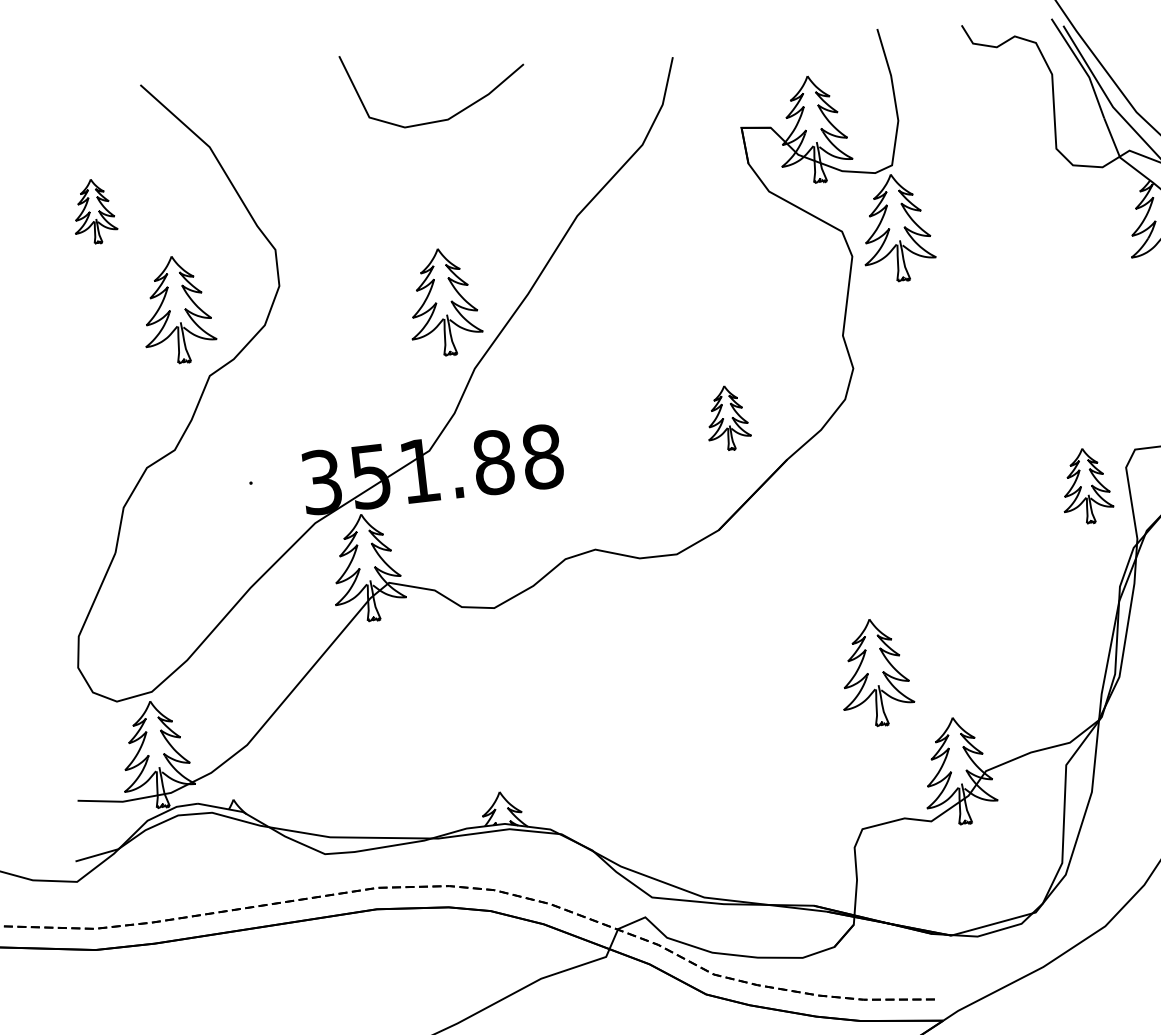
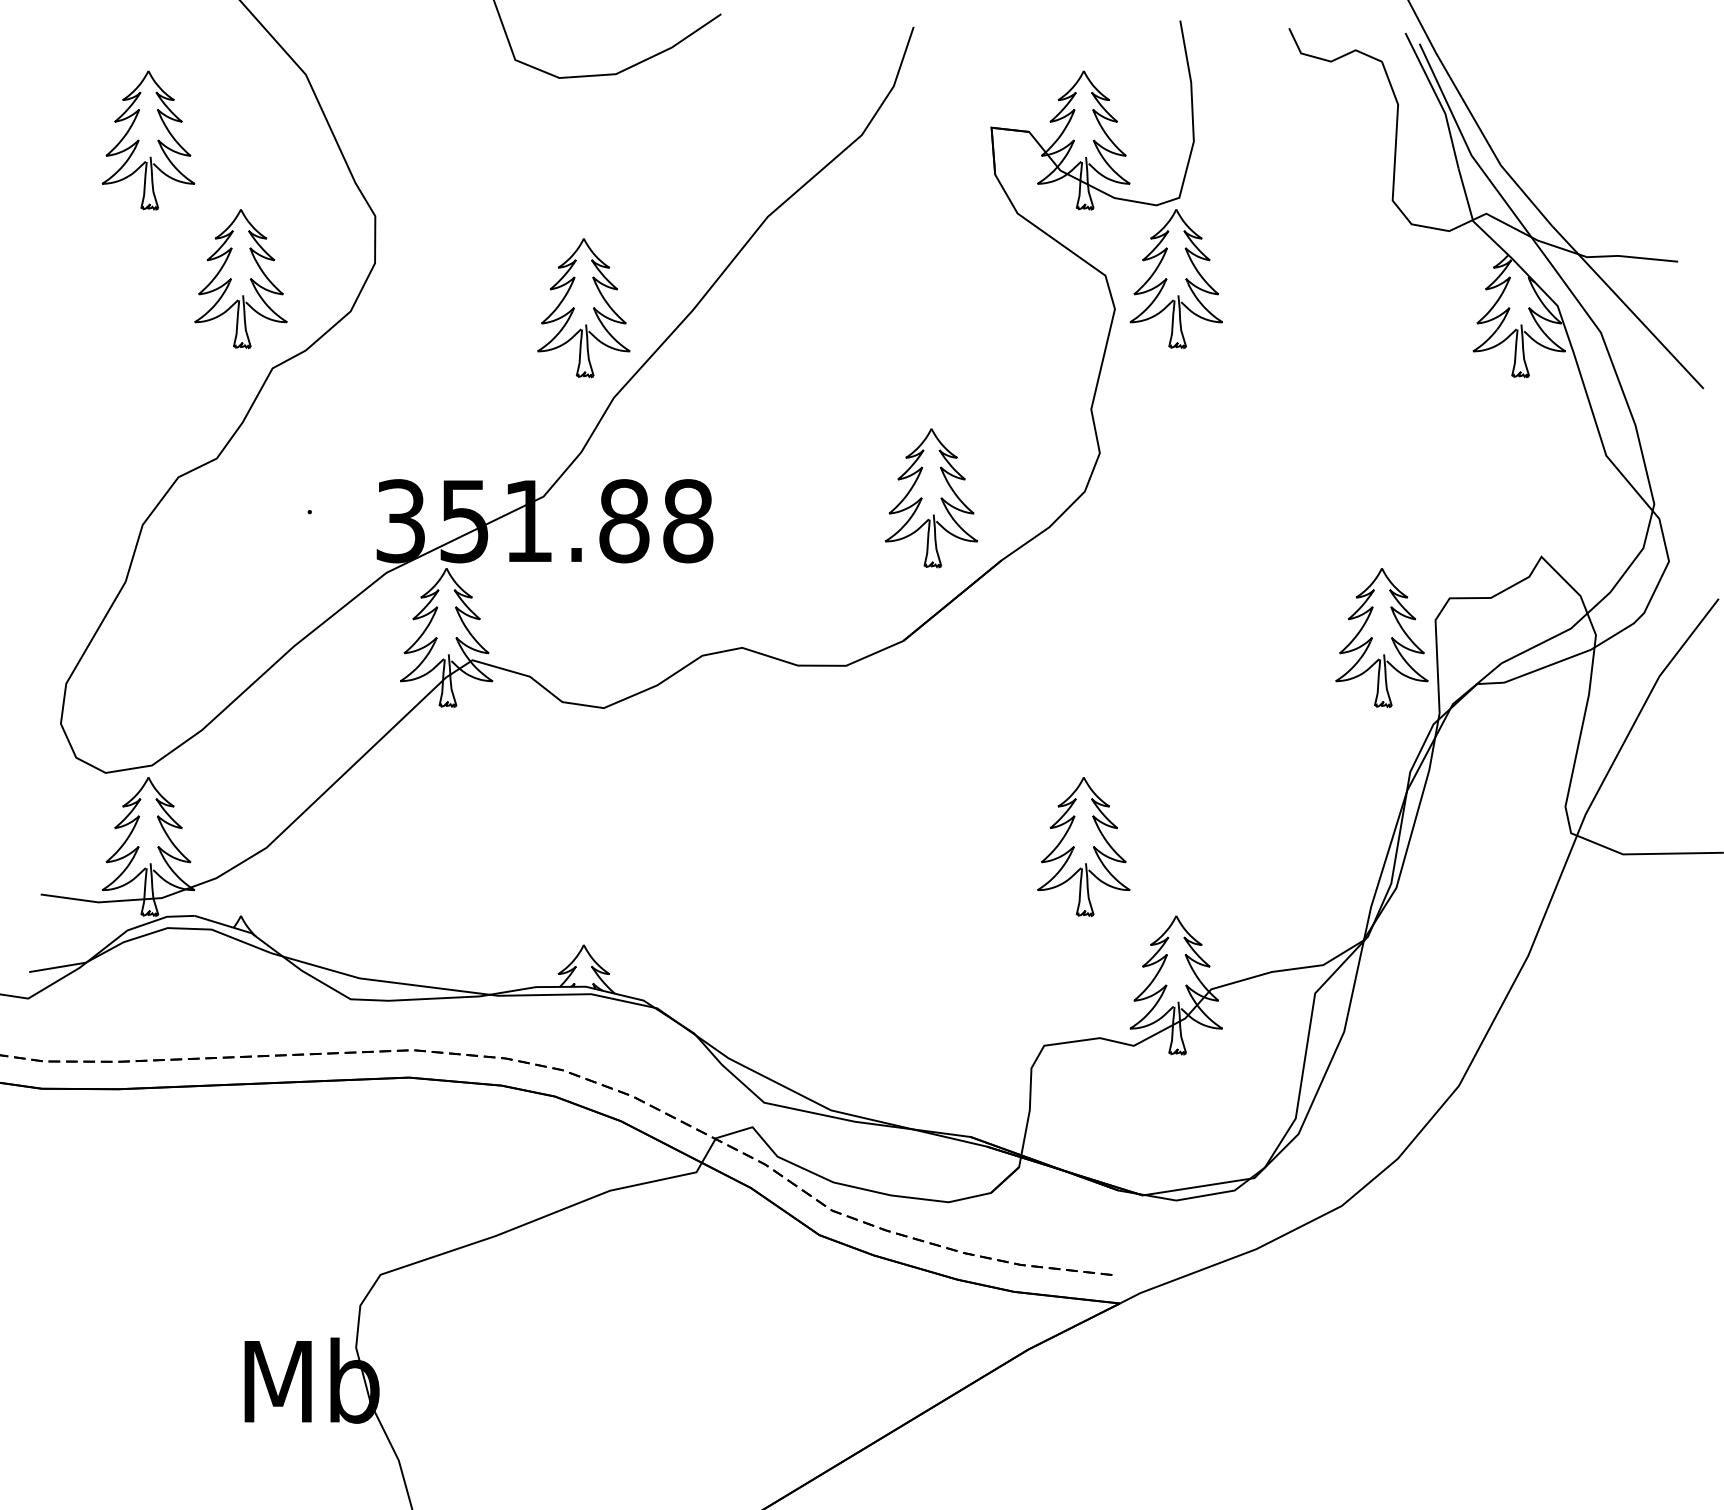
part: (94, 211) -> (148, 140), size x1.67
part: (727, 418) -> (931, 498), size x1.67
part: (1086, 486) -> (1381, 638), size x1.43

